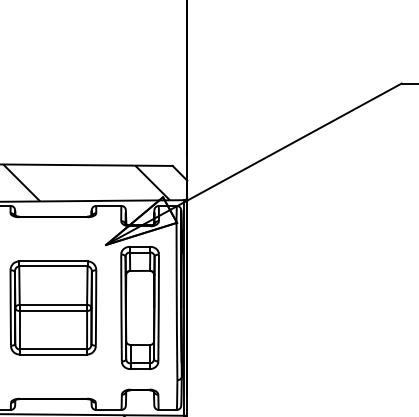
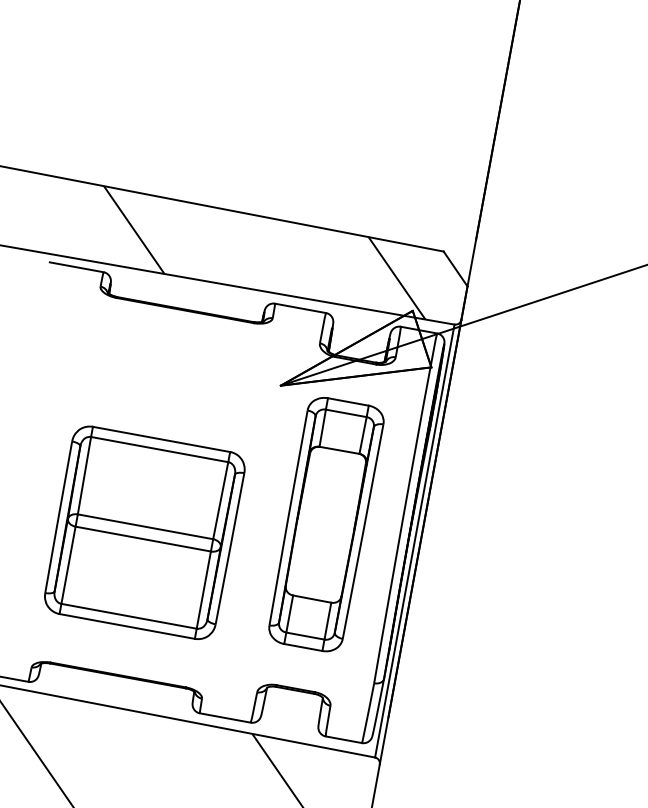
part: (53, 307) -> (144, 532), moved

